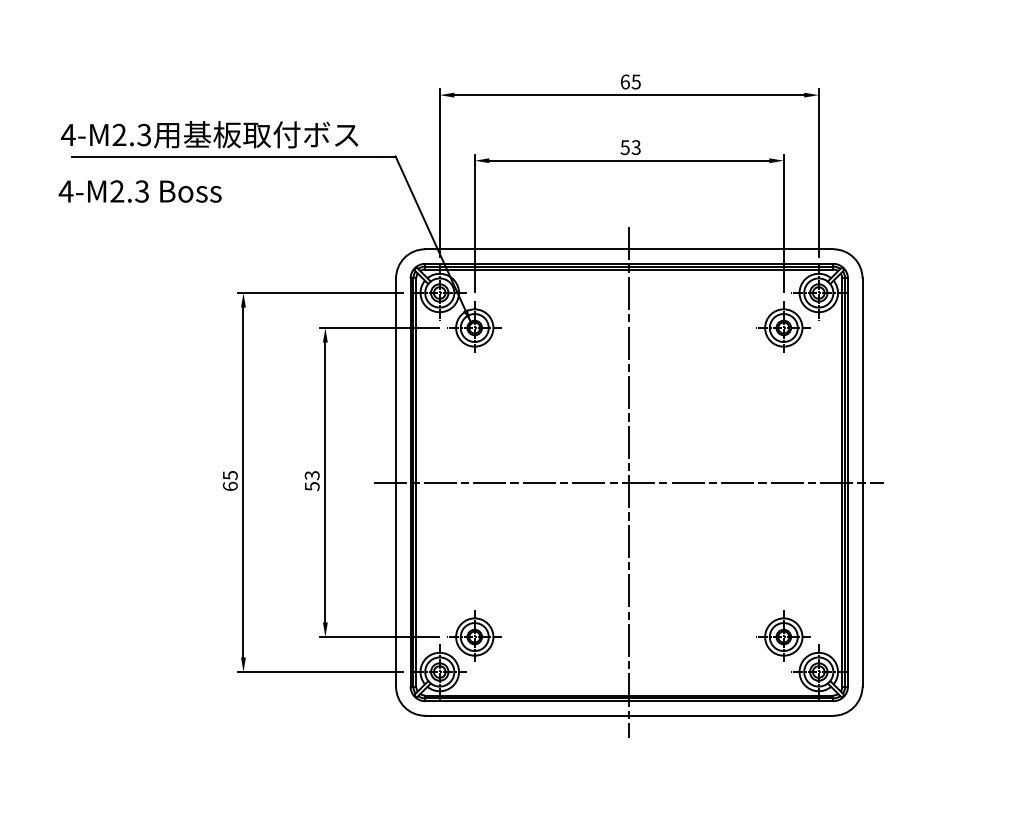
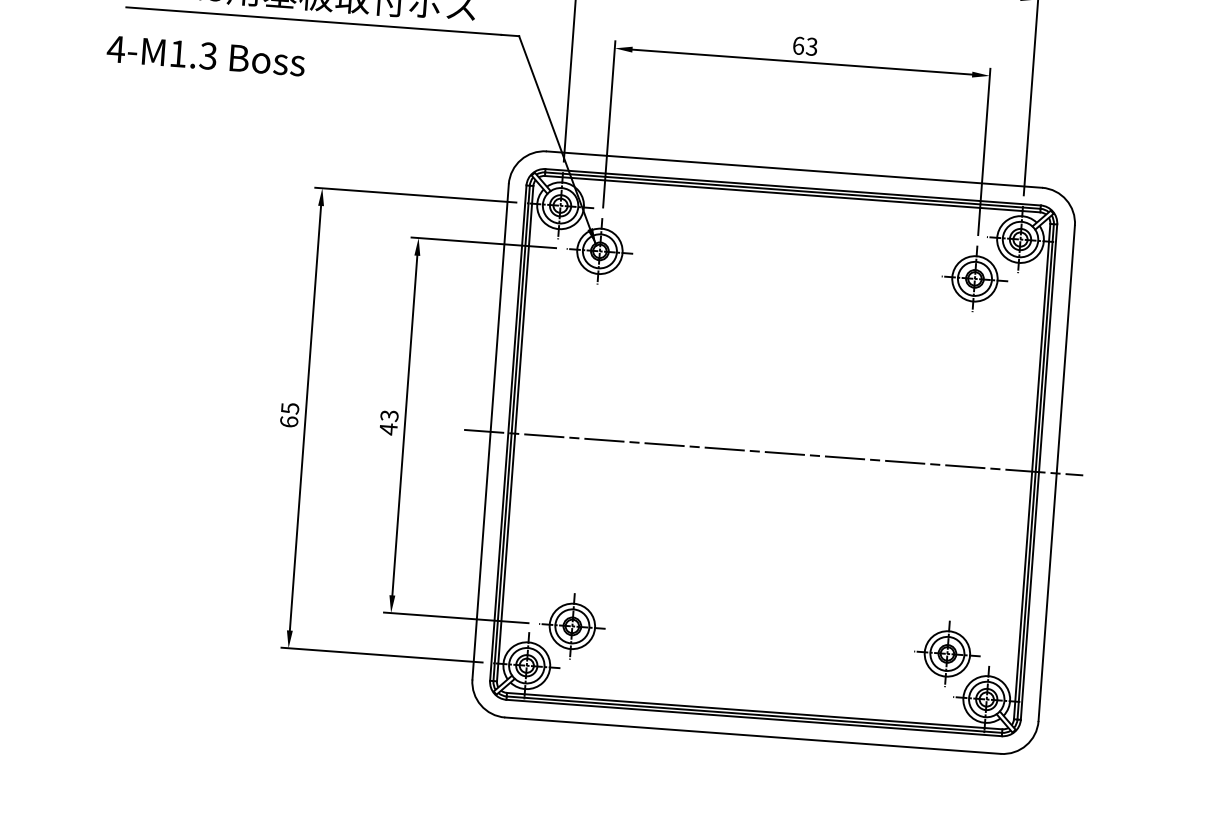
text: (624, 147) -> (797, 45), 53 -> 63
text: (117, 191) -> (178, 53), 4-M2.3 -> 4-M1.3
line: (629, 482) -> (773, 452), removed
text: (312, 486) -> (388, 429), 53 -> 43

